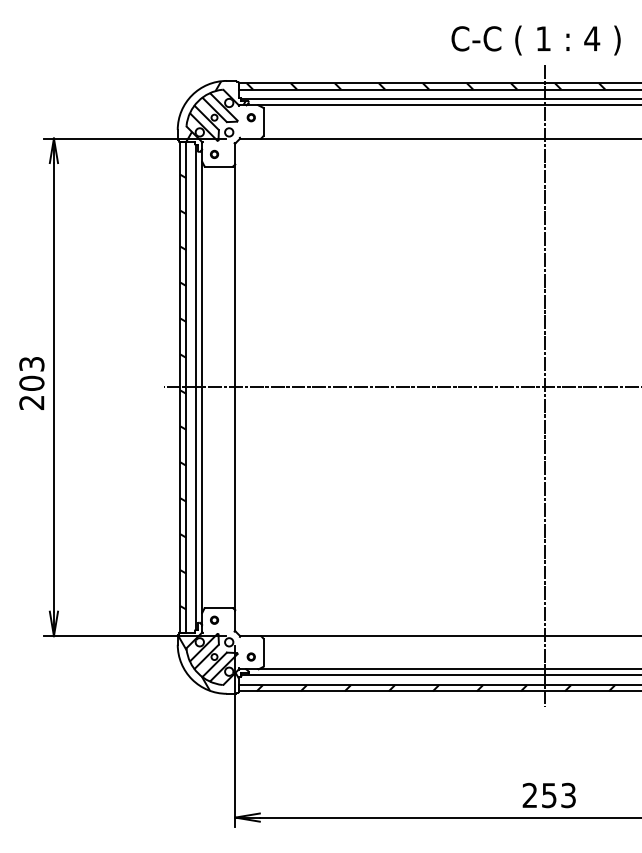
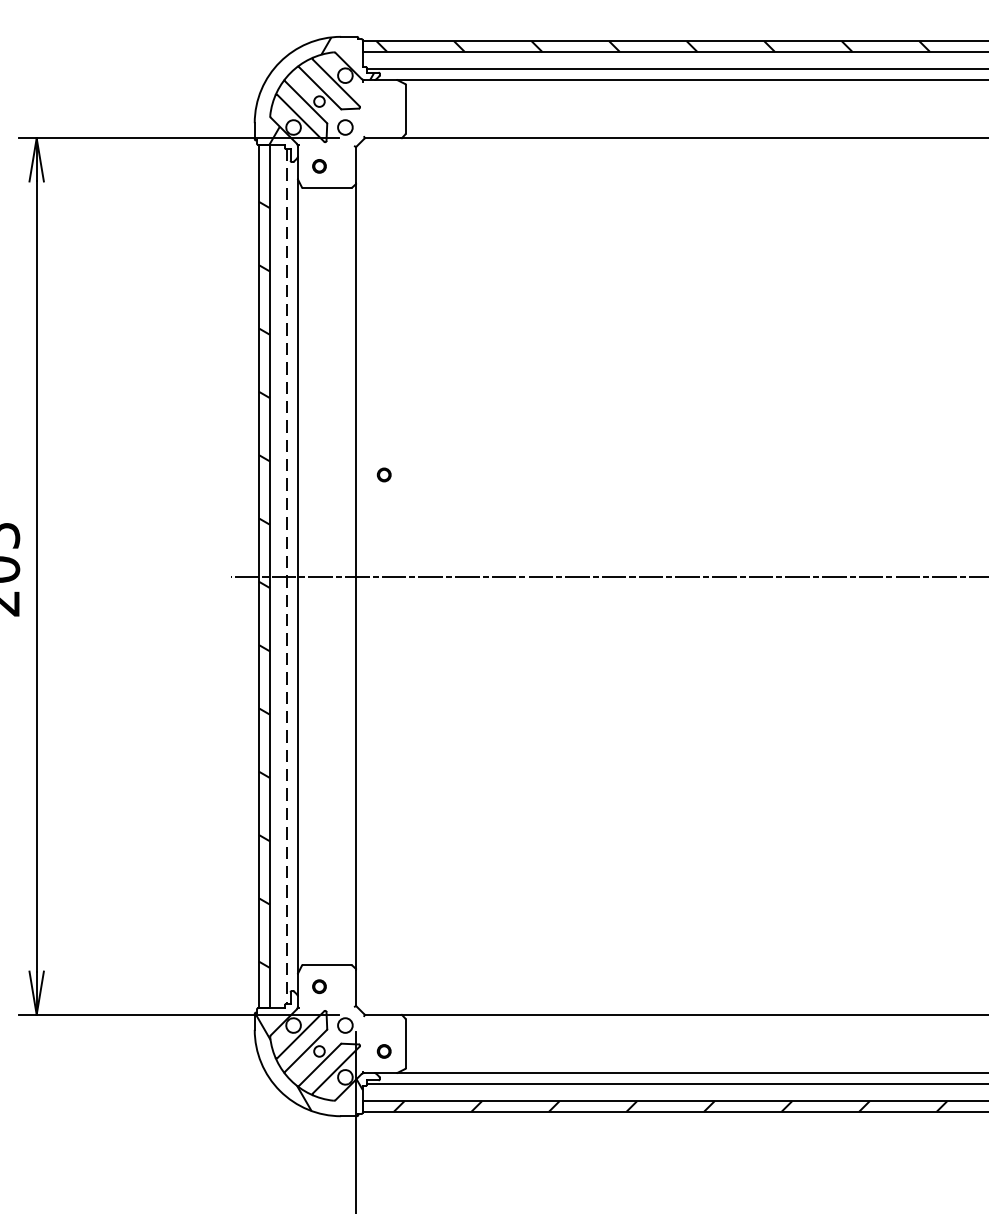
part: (250, 117) -> (382, 474), moved
line: (545, 385) -> (902, 573), removed
line: (196, 387) -> (287, 576), solid -> dashed

